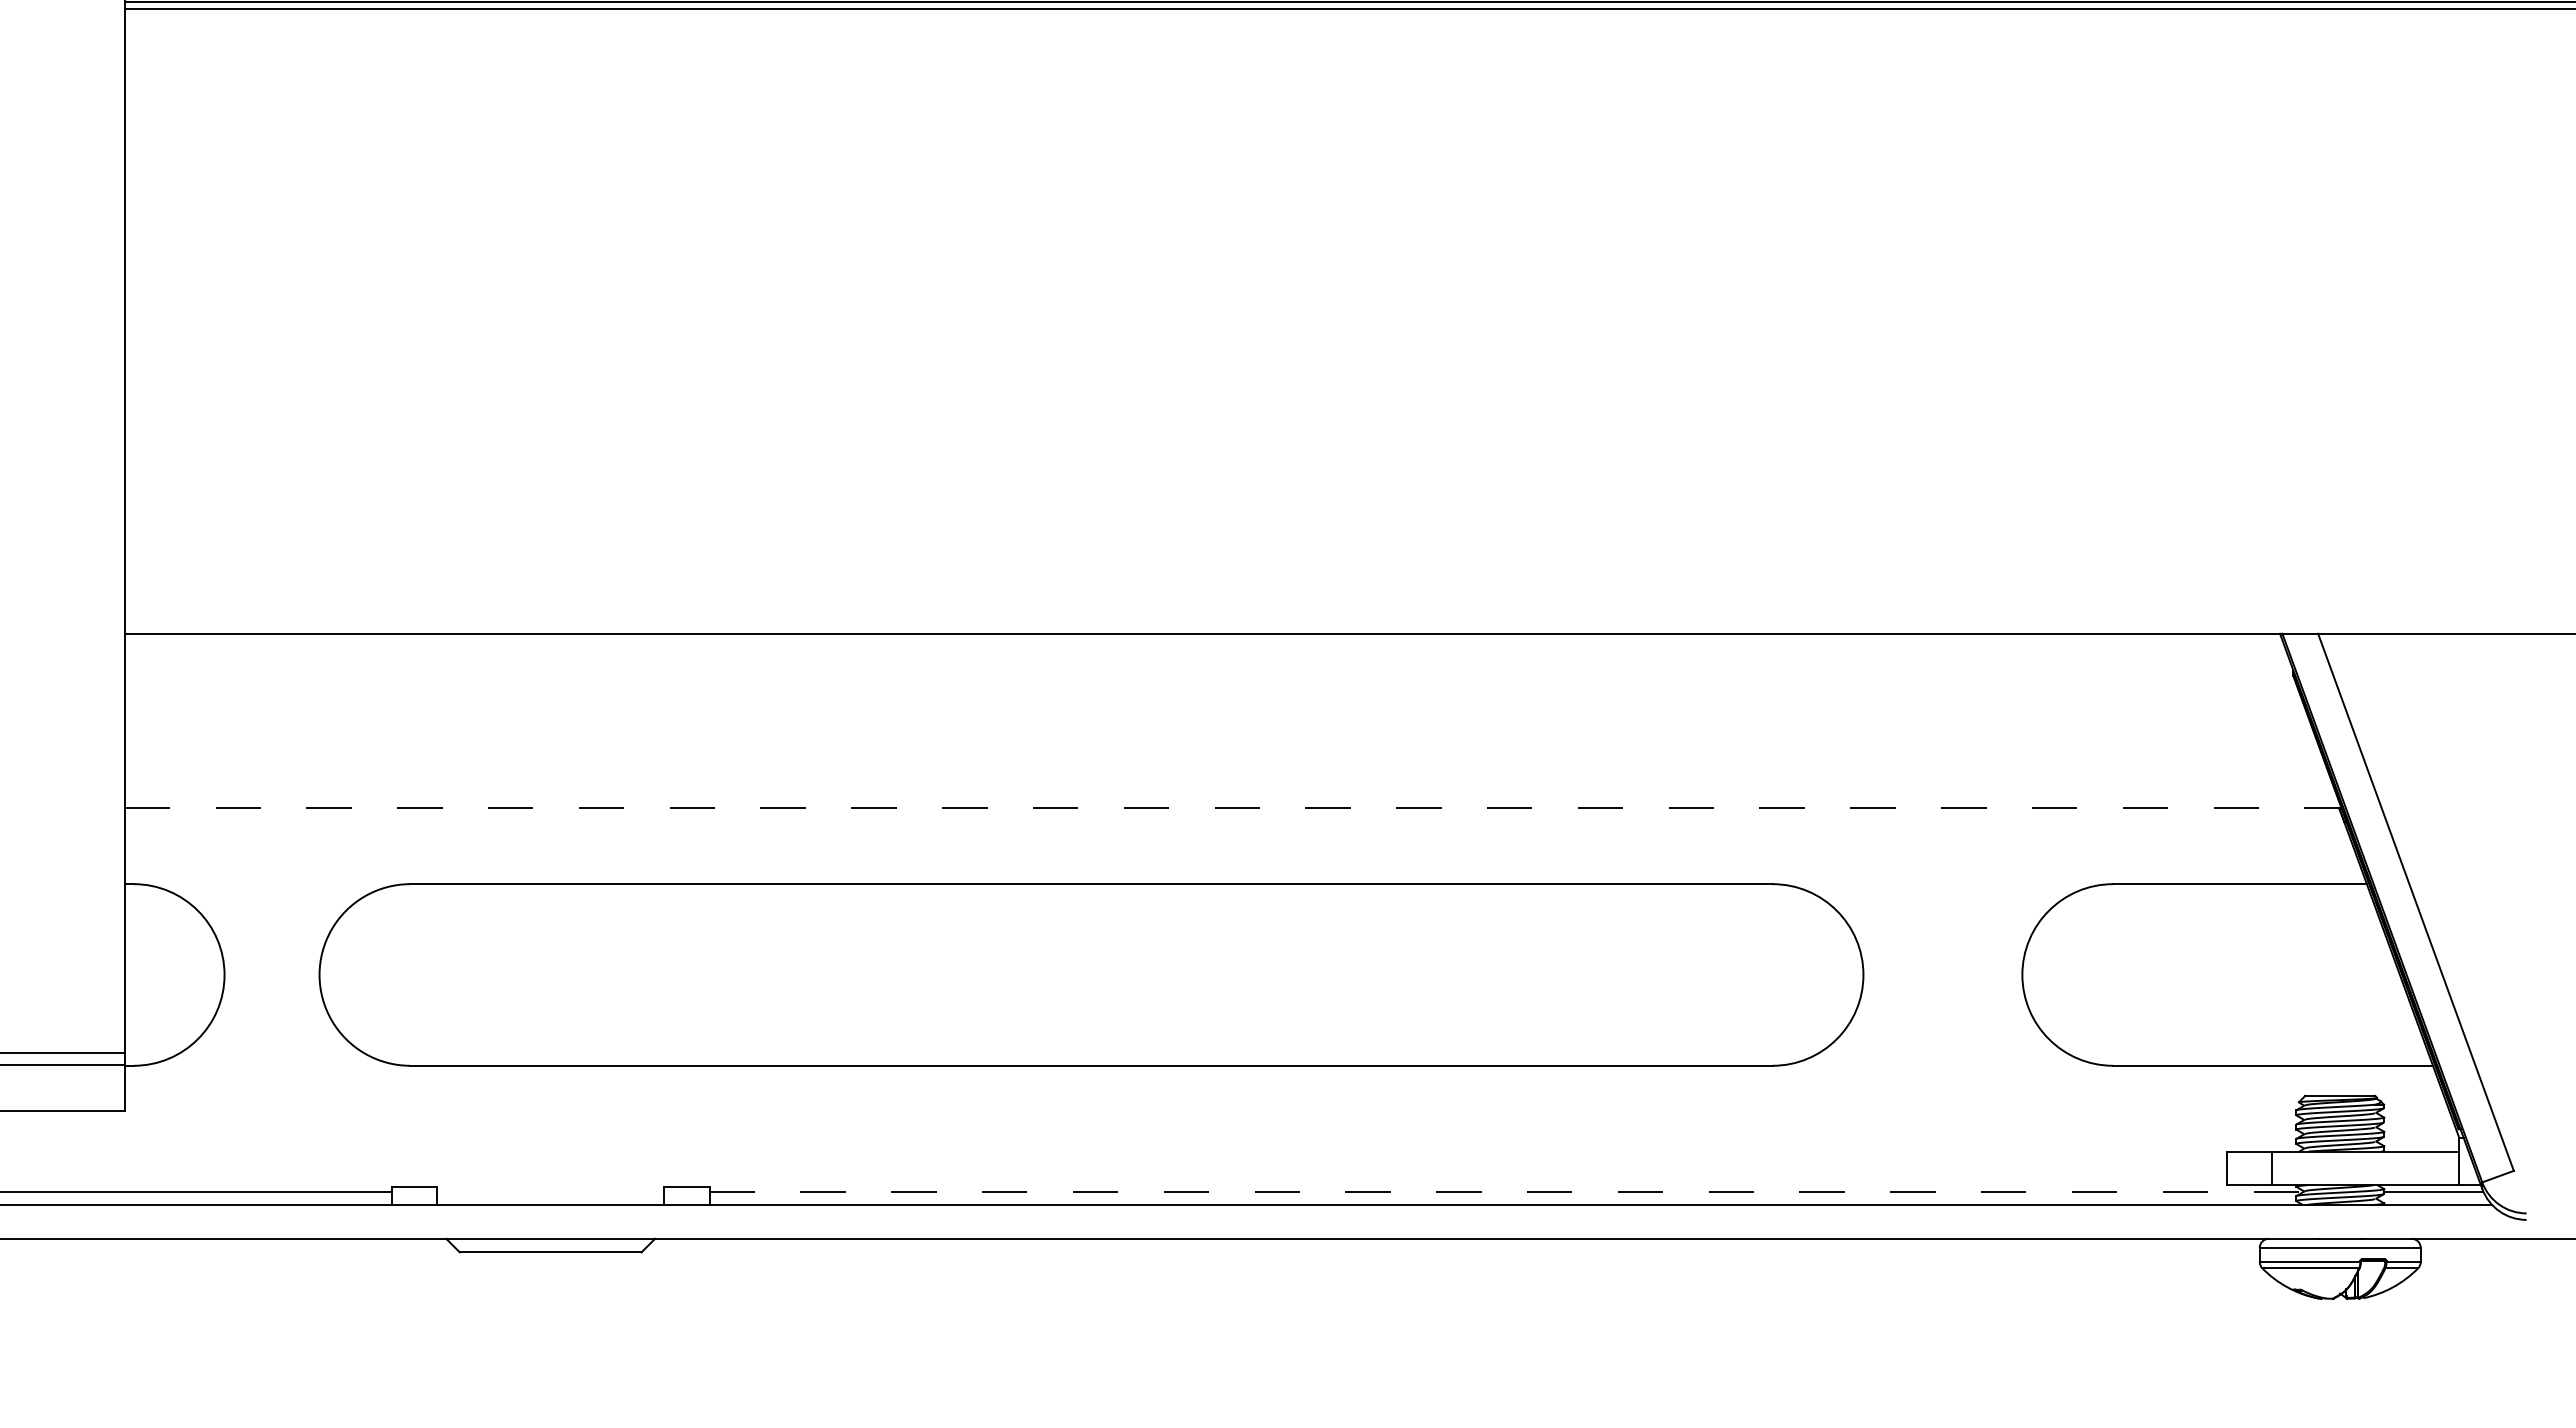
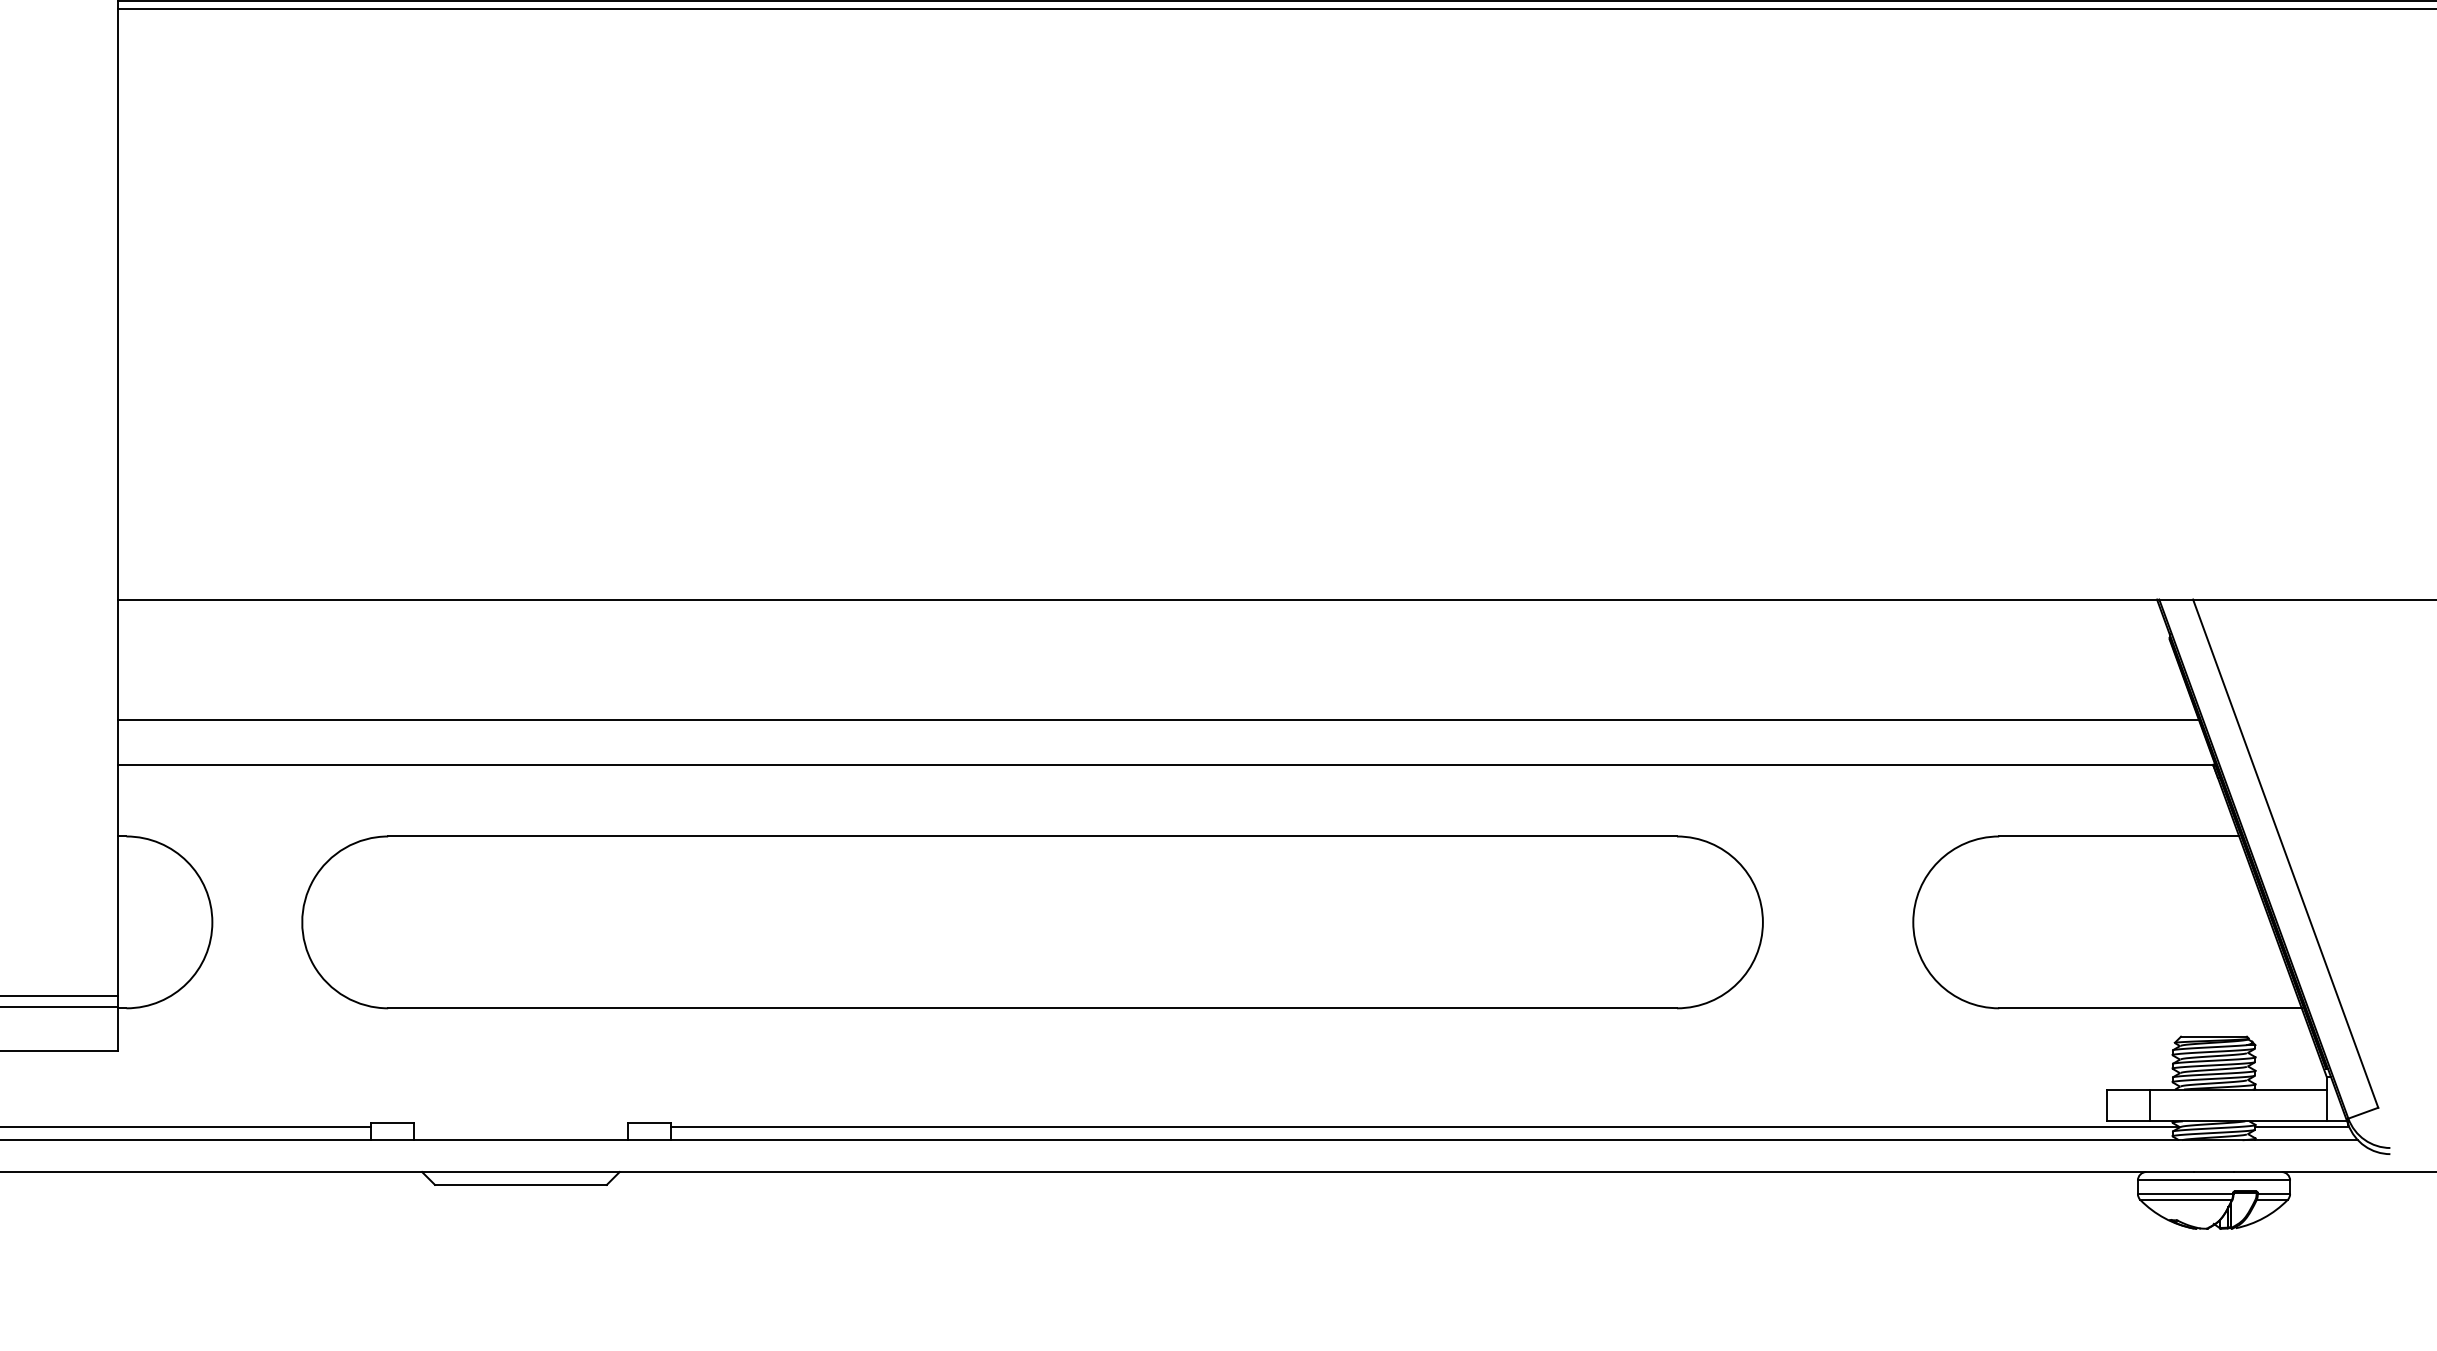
line: (1224, 761) -> (1158, 720), added
line: (1233, 808) -> (1166, 764), dashed -> solid
line: (1507, 1191) -> (1426, 1127), dashed -> solid

